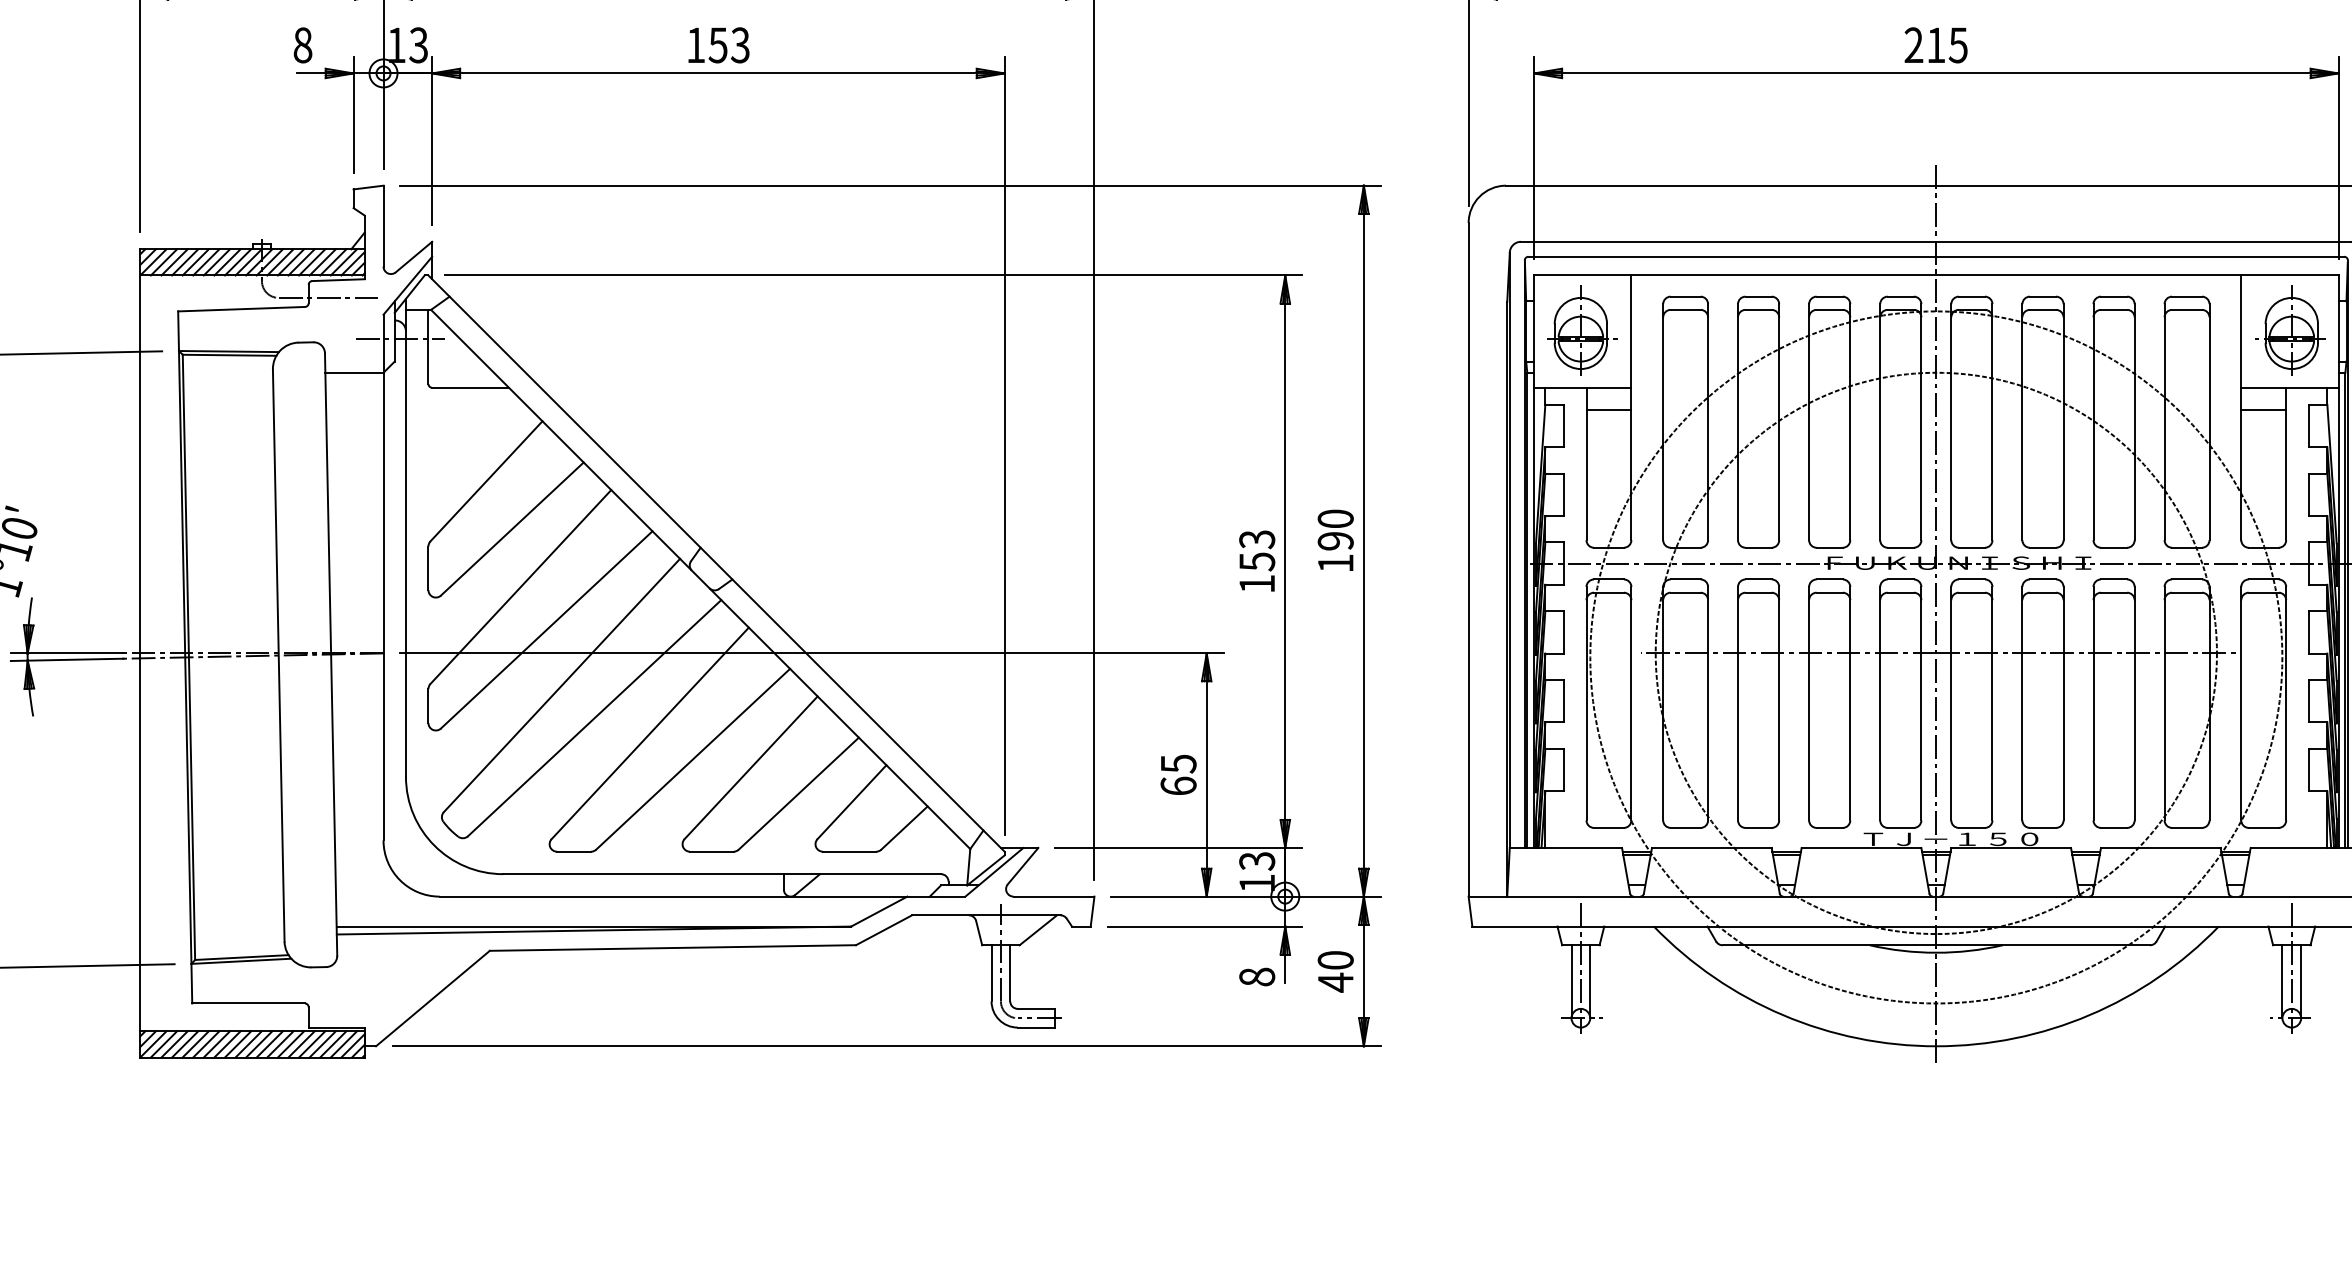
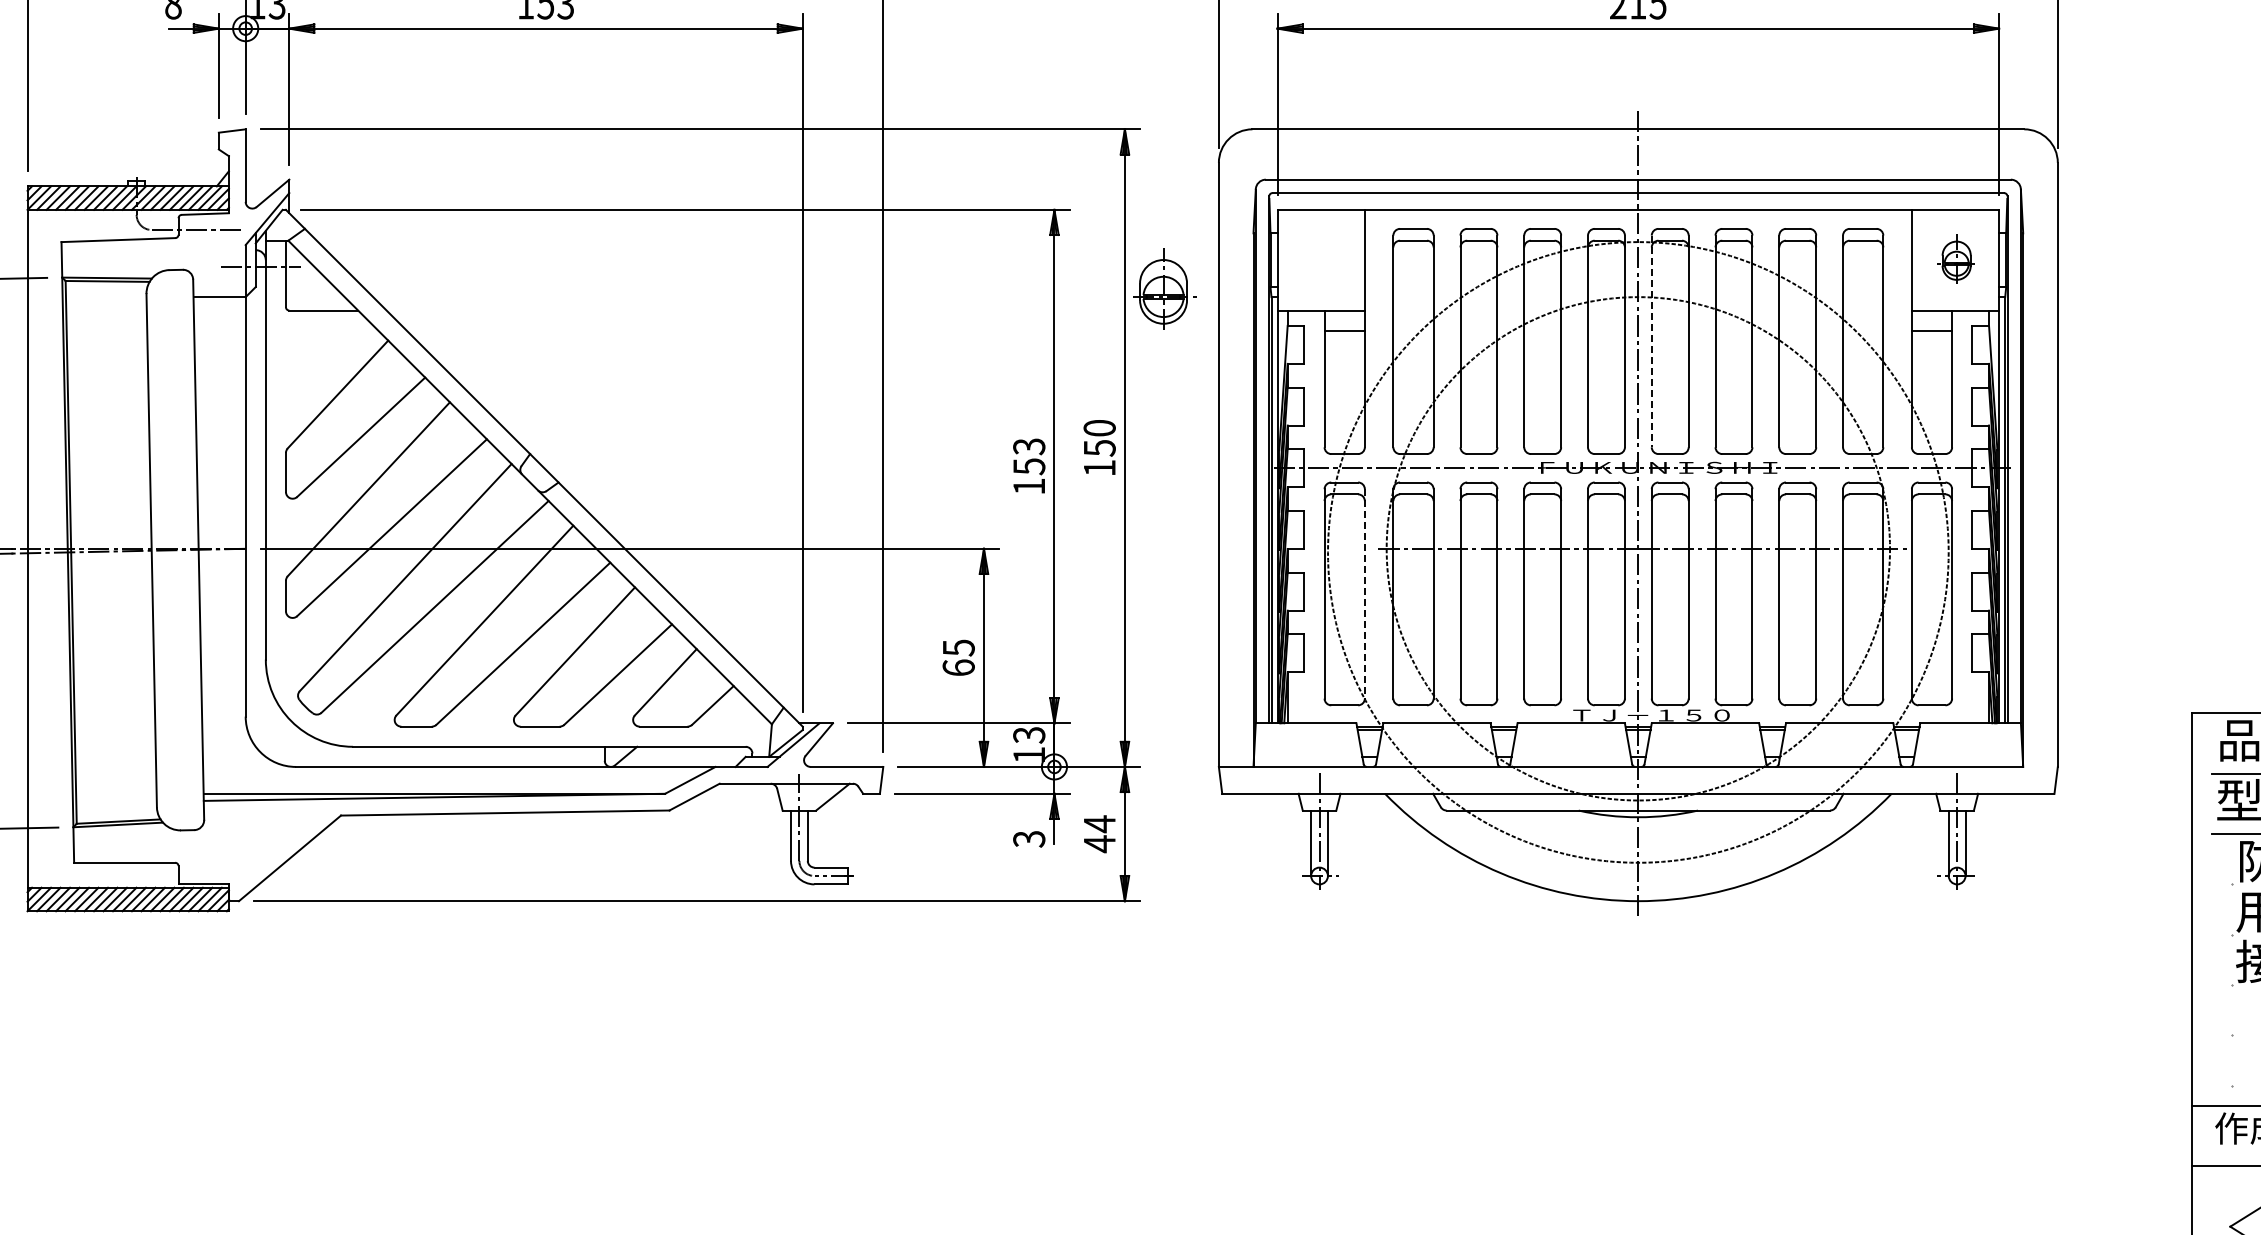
part: (1581, 329) -> (1164, 288), moved
part: (2289, 329) -> (1955, 258), size x0.6
line: (1951, 422) -> (1651, 341), solid -> dashed
text: (1335, 541) -> (1099, 448), 190 -> 150
line: (1630, 703) -> (1364, 593), solid -> dashed
text: (1335, 960) -> (1099, 824), 40 -> 44
text: (1257, 976) -> (1029, 838), 8 -> 3

